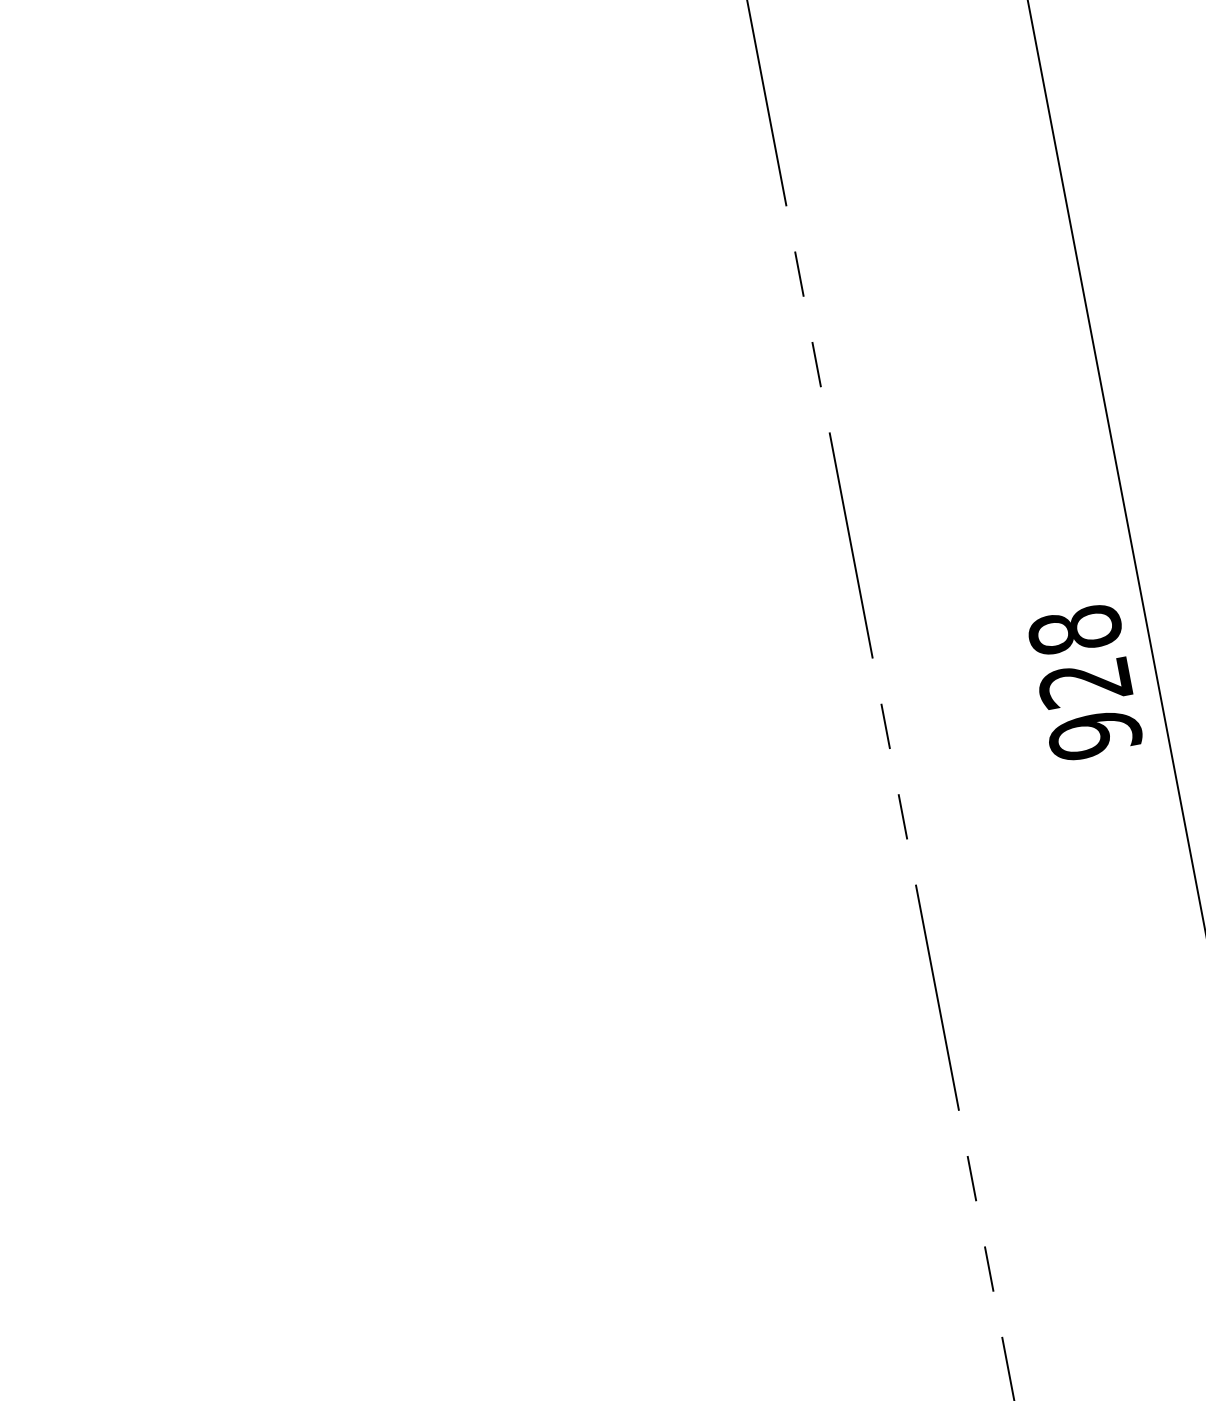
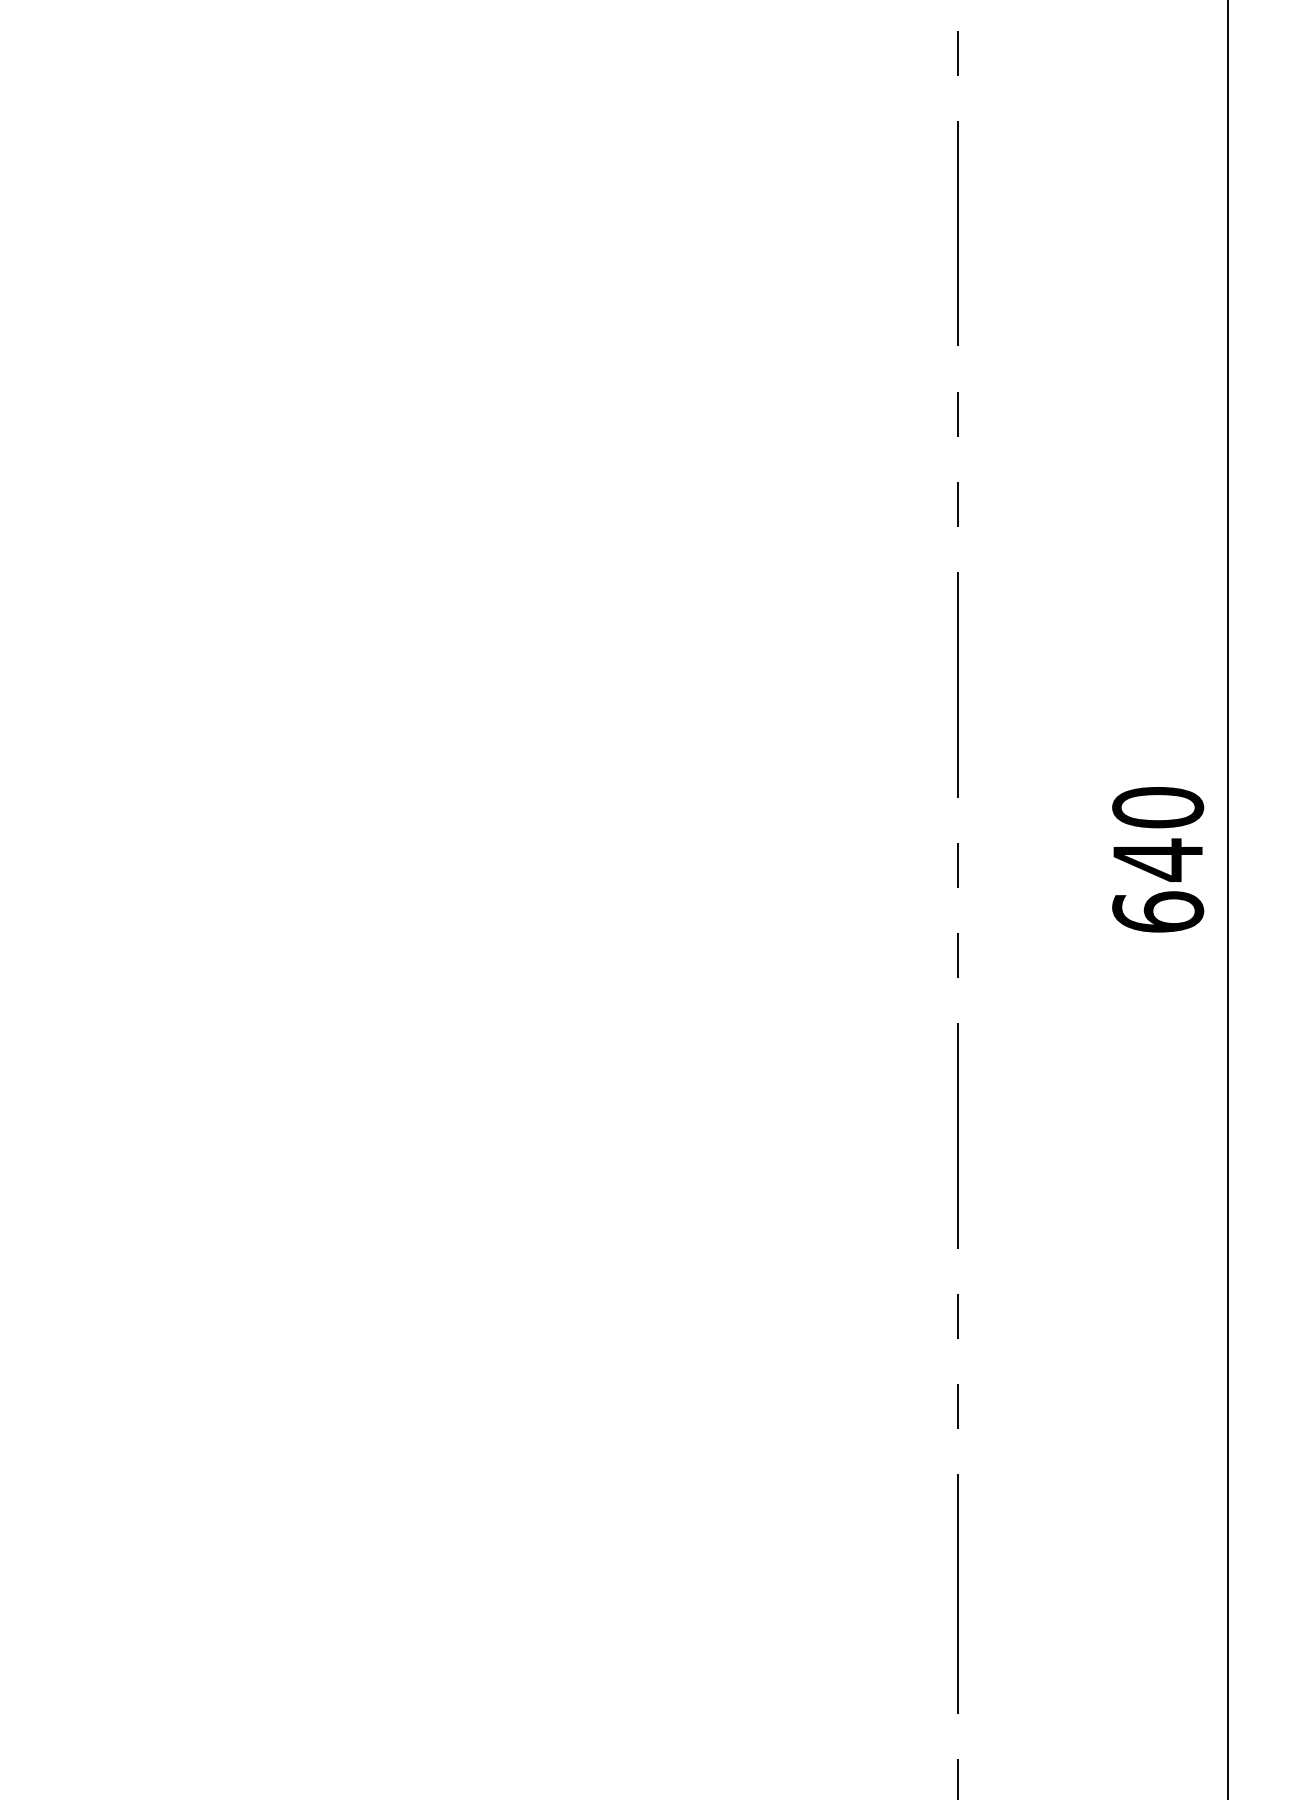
text: (1085, 683) -> (1158, 860), 928 -> 640

